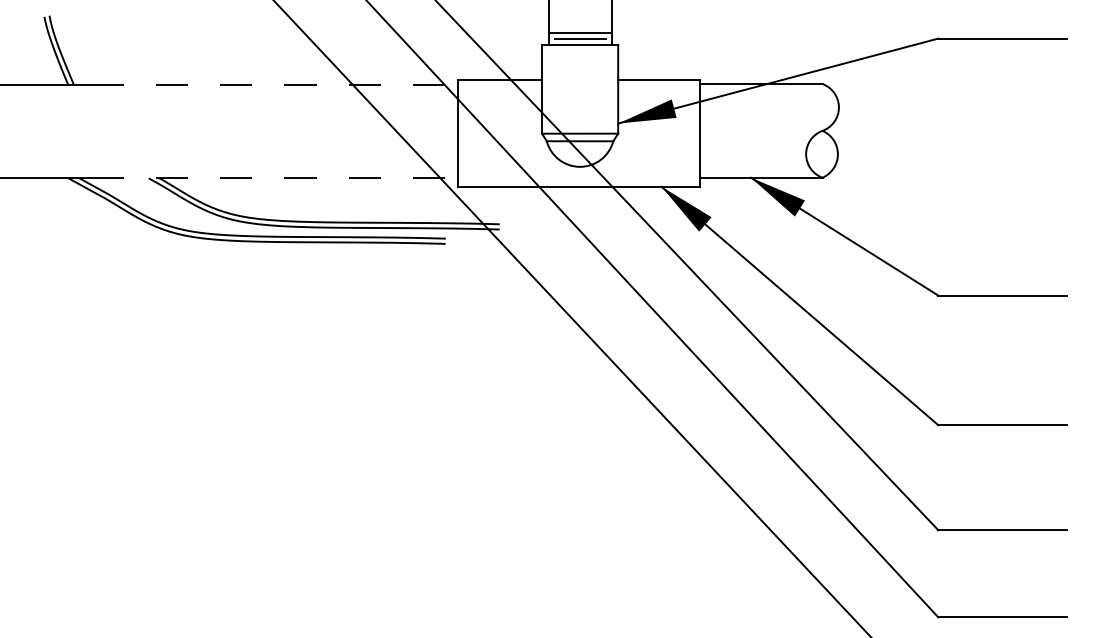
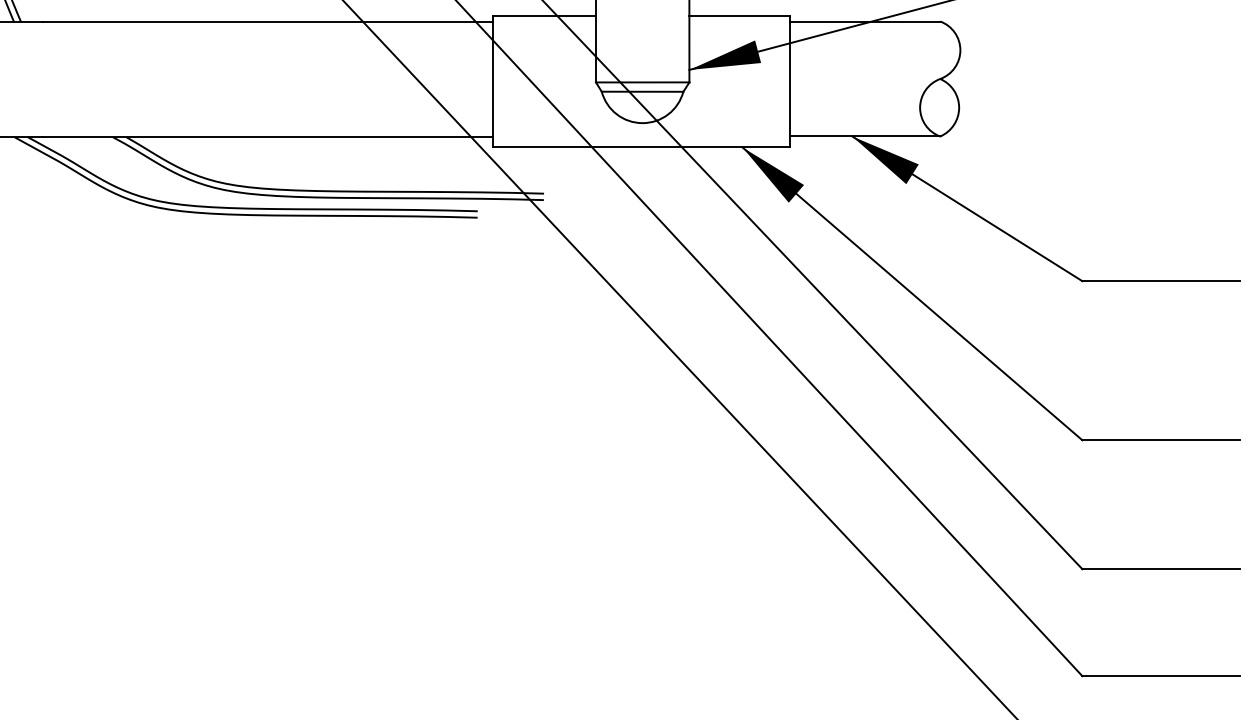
line: (275, 84) -> (268, 22), dashed -> solid
line: (275, 178) -> (268, 137), dashed -> solid

